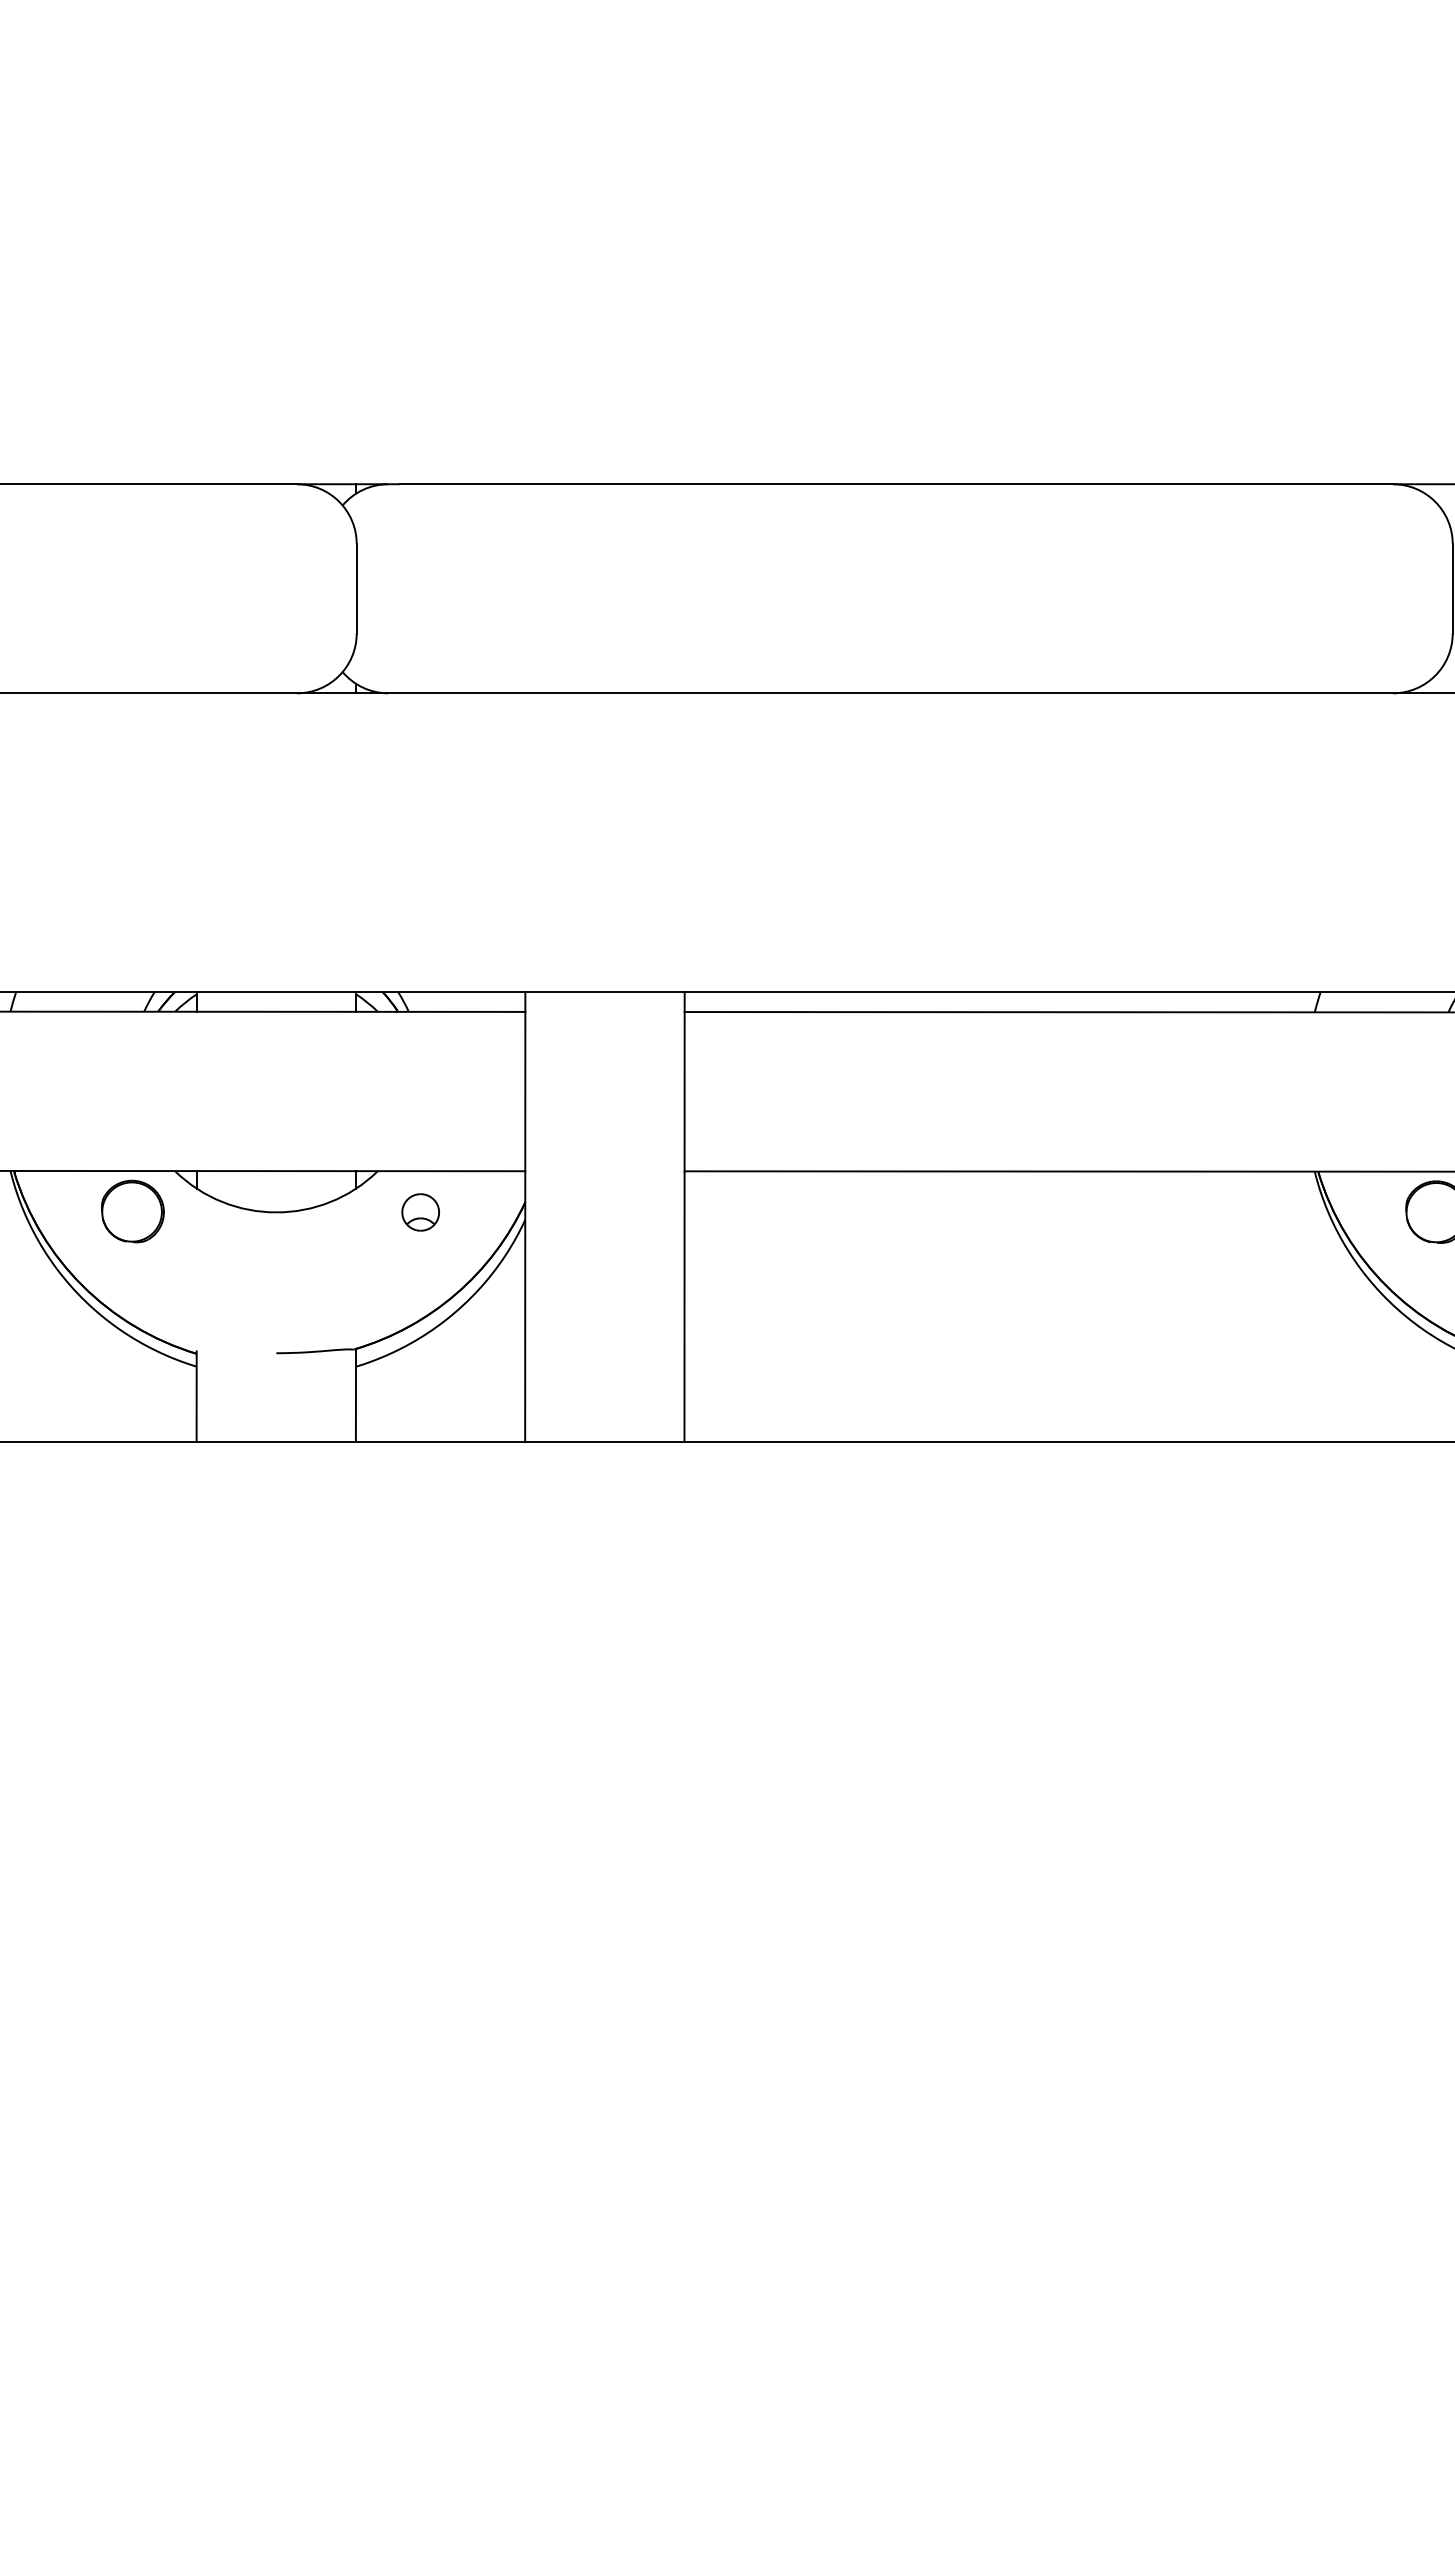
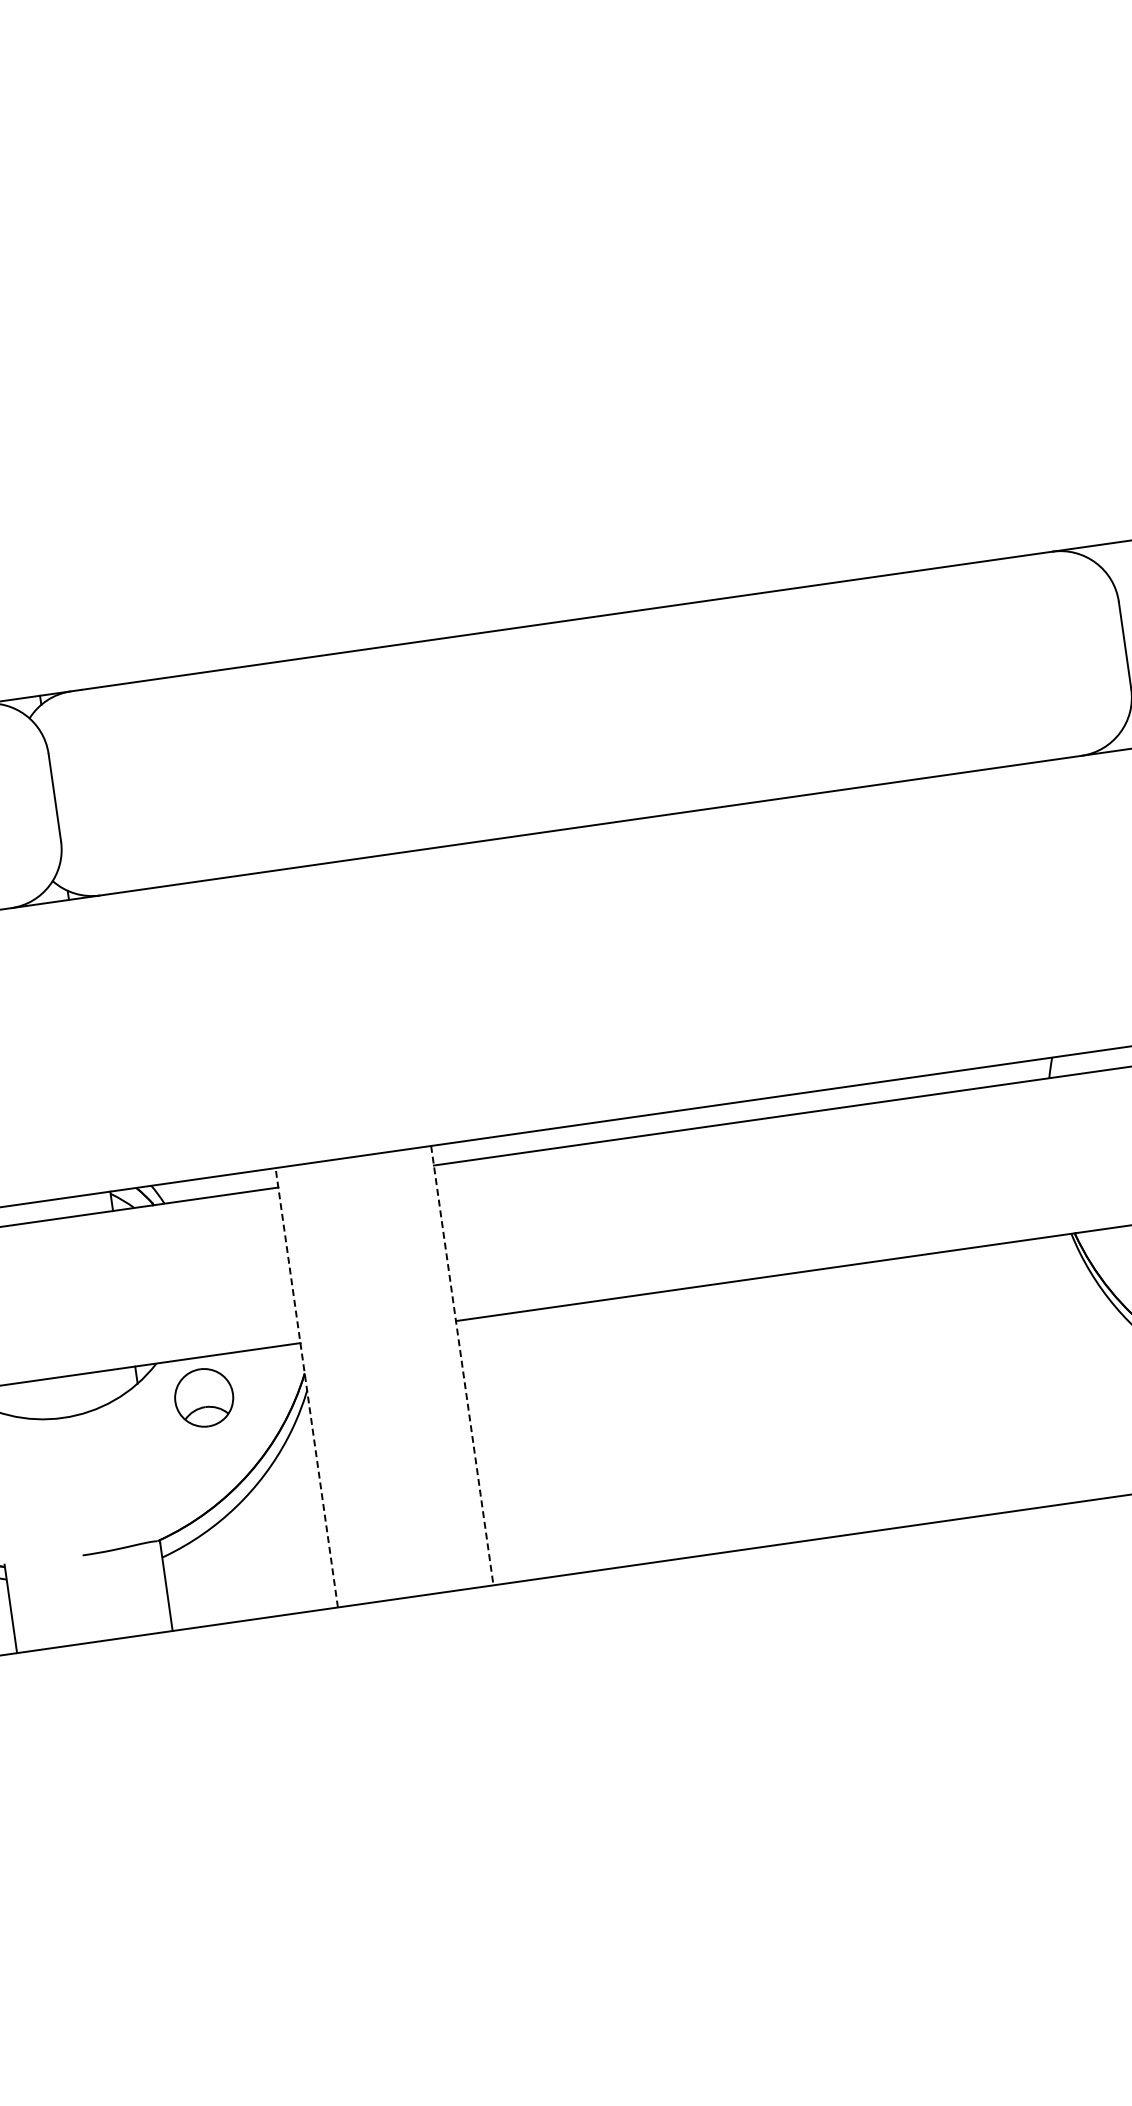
part: (420, 1212) -> (203, 1397), size x1.6
line: (525, 1216) -> (306, 1387), solid -> dashed
line: (684, 1216) -> (462, 1365), solid -> dashed

